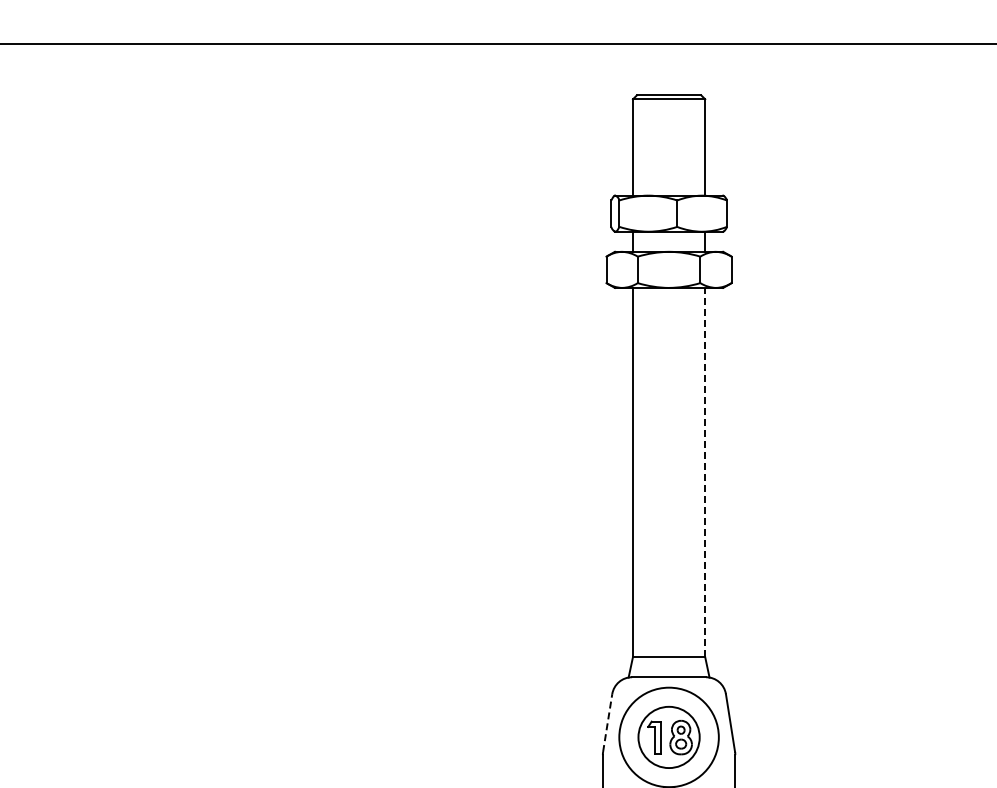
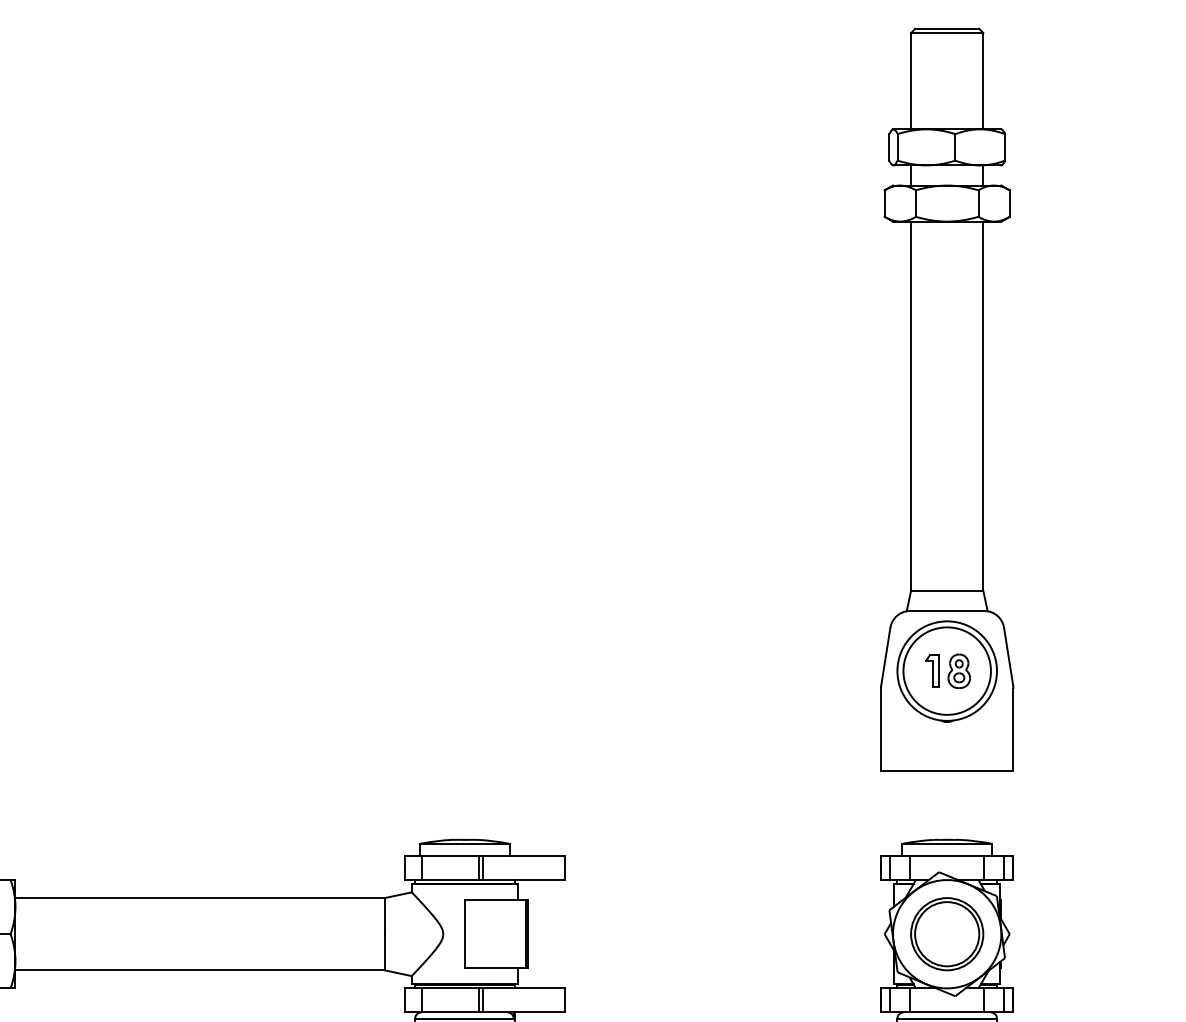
line: (705, 472) -> (983, 406), dashed -> solid
line: (607, 722) -> (885, 656), dashed -> solid
circle: (668, 736) -> (946, 670), size x1.43

